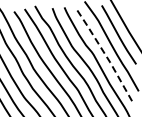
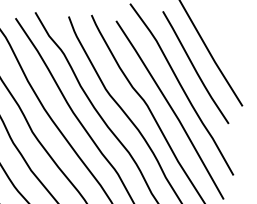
line: (106, 56) -> (171, 108), dashed -> solid

